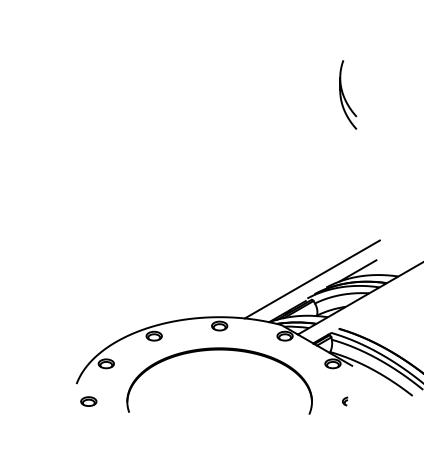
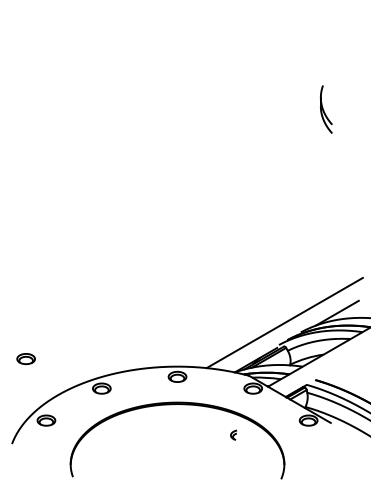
part: (348, 94) -> (326, 109), size x0.6
part: (88, 401) -> (25, 358), moved
part: (345, 401) -> (234, 435), moved

